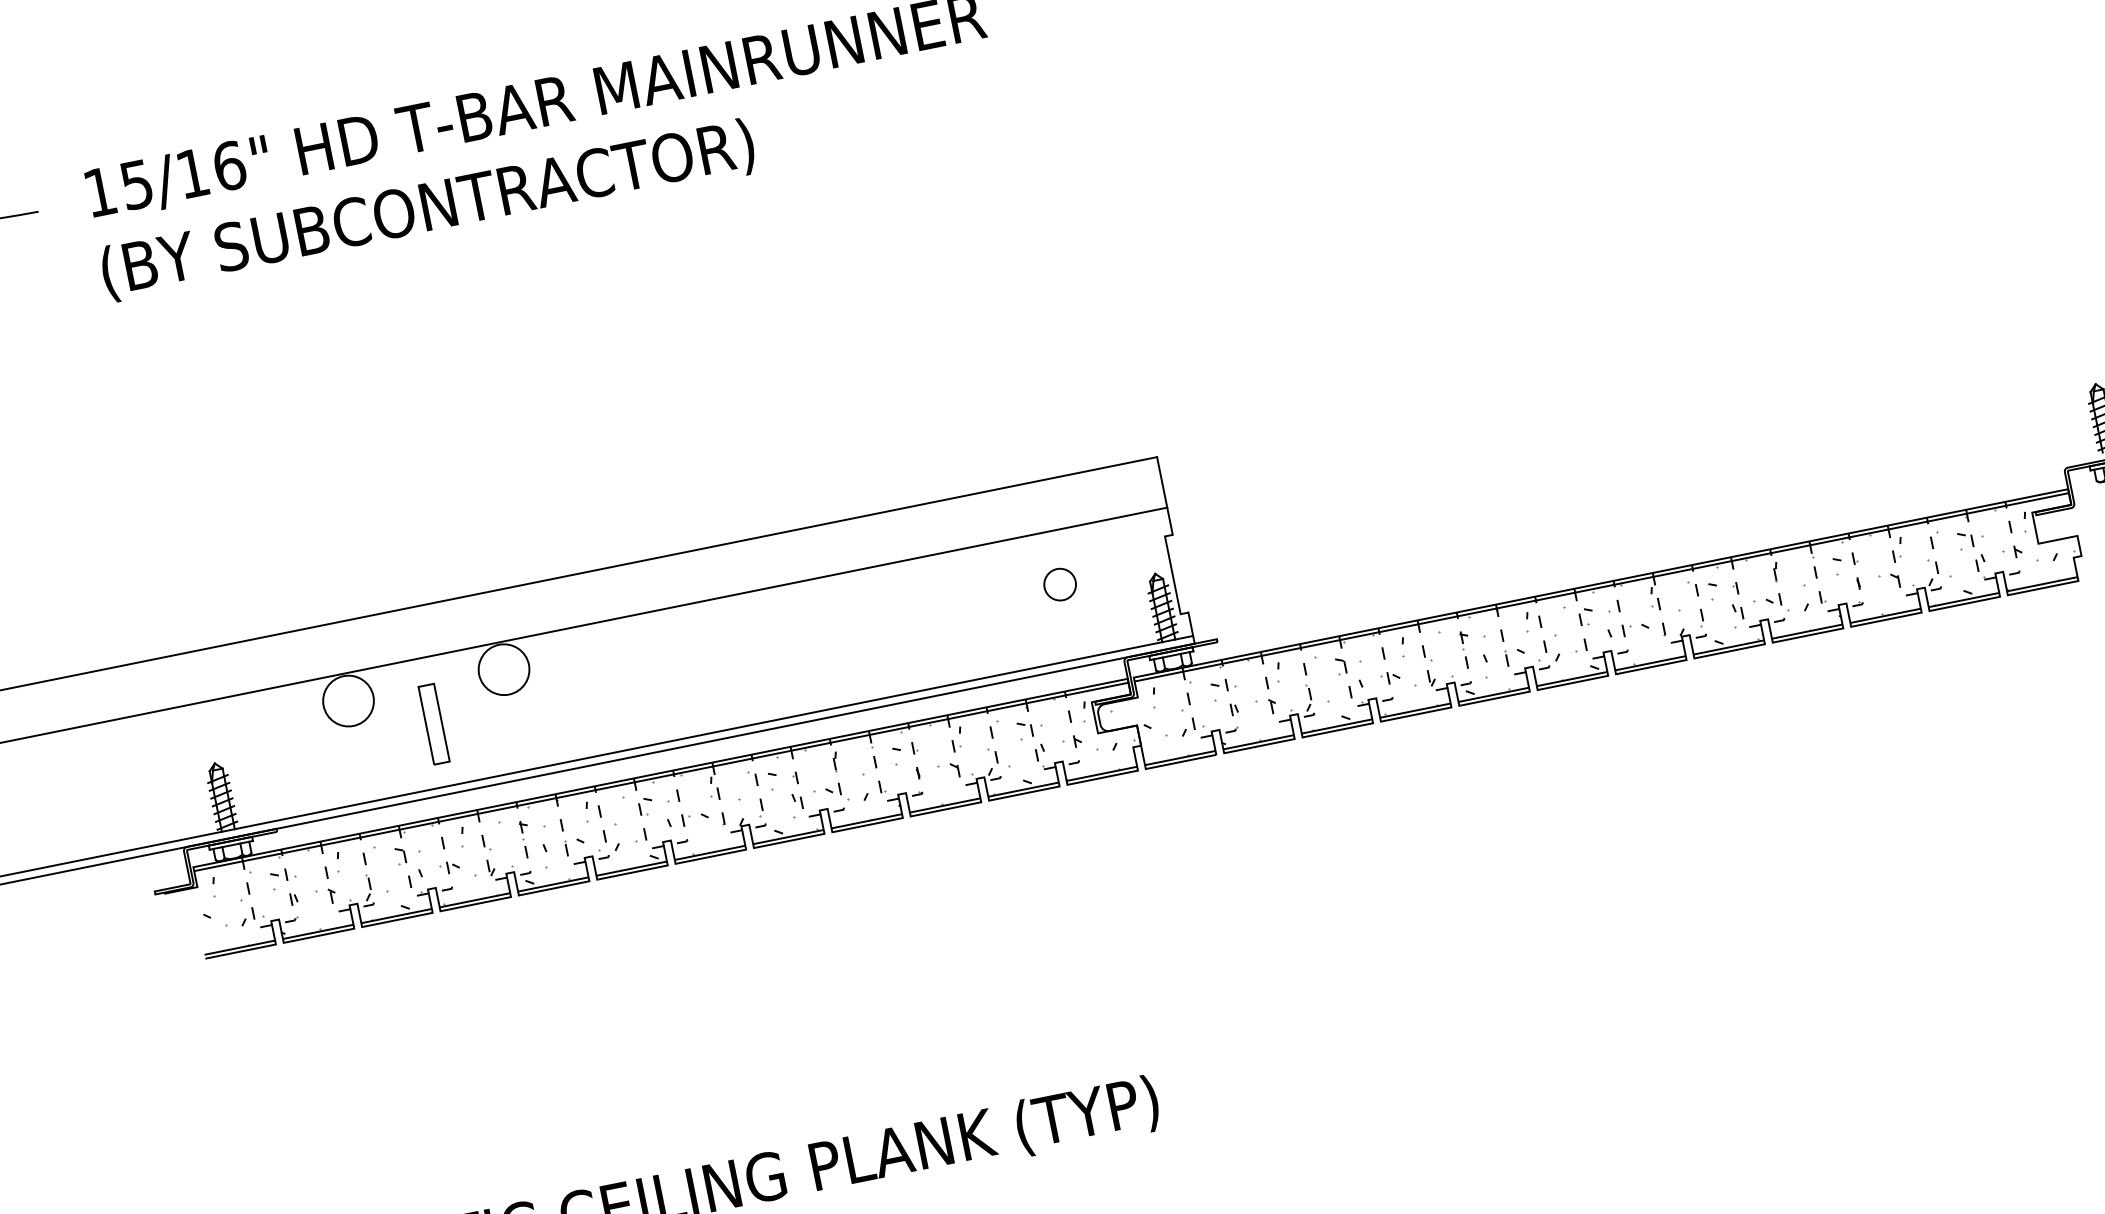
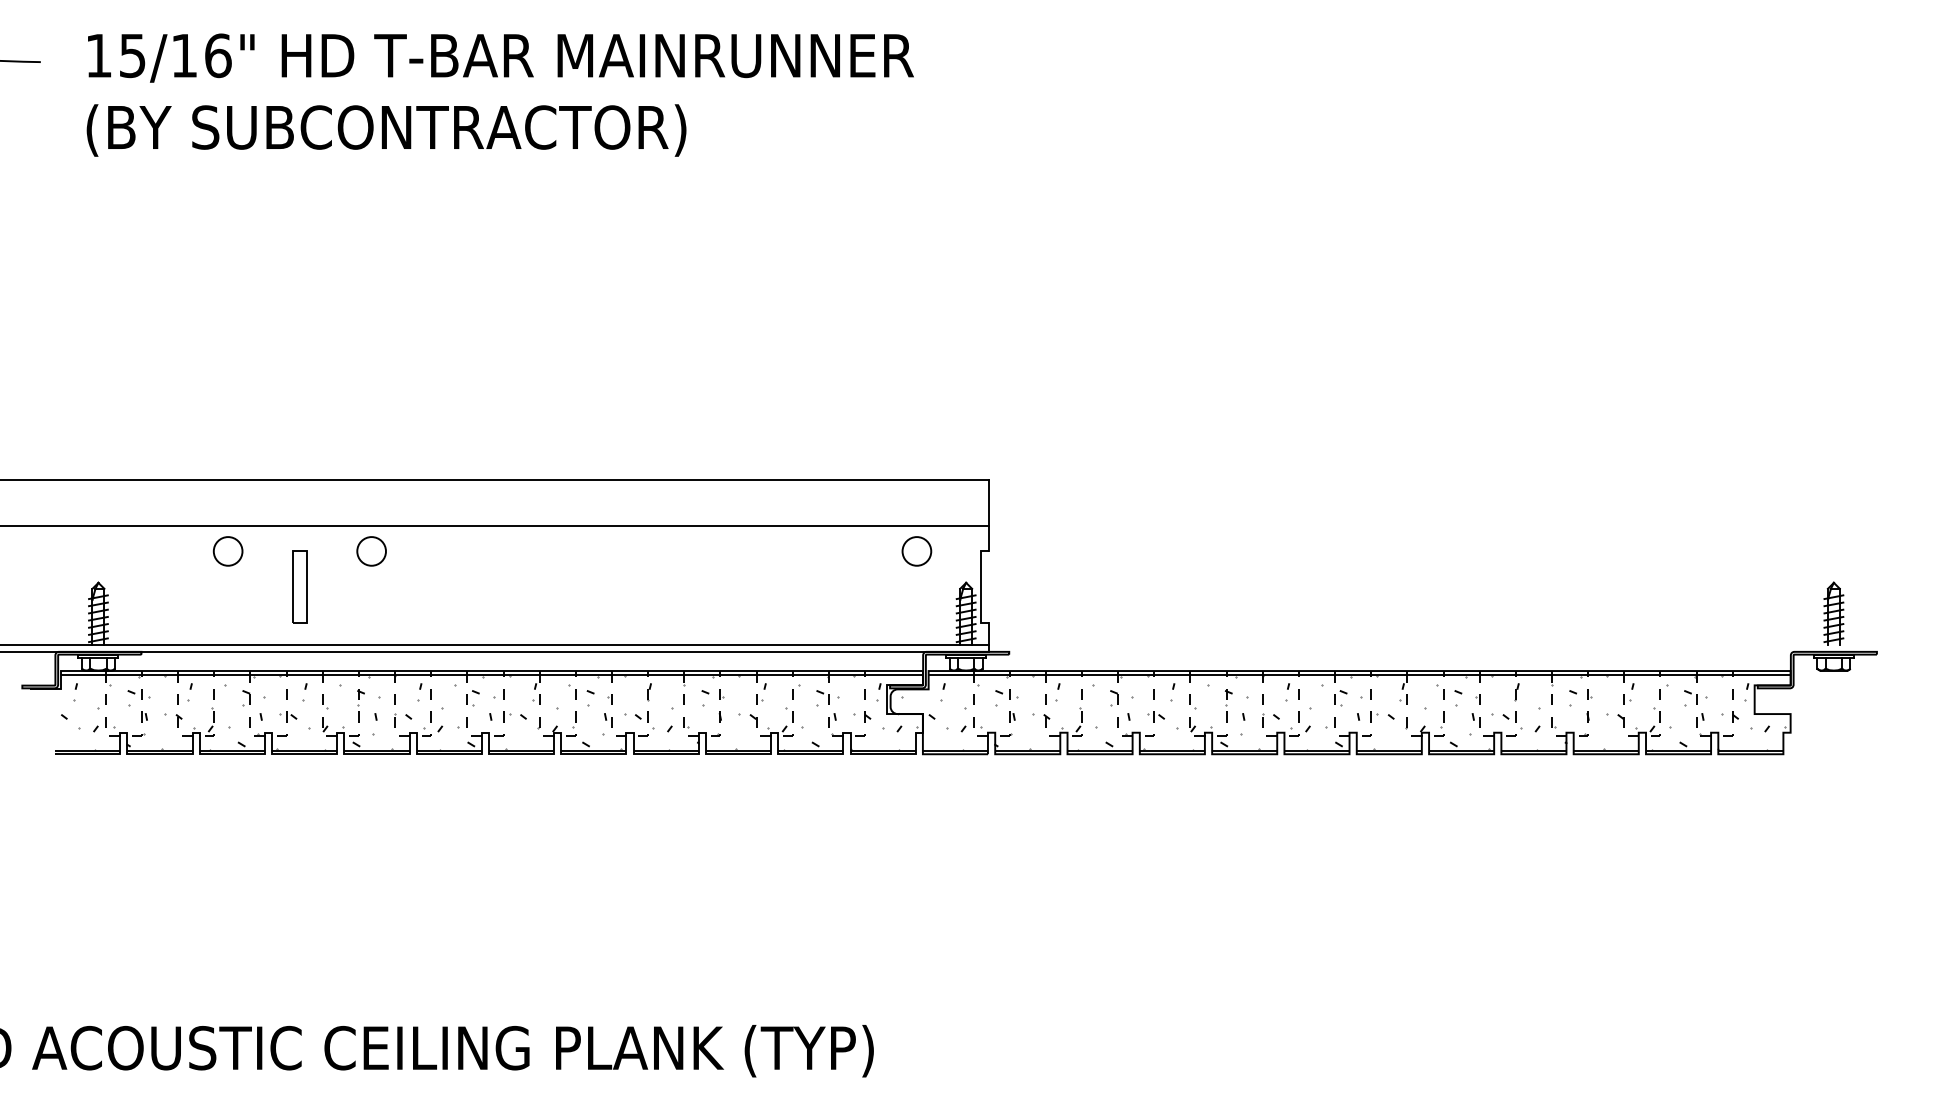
circle: (1059, 584) -> (916, 551), moved
circle: (503, 669) -> (371, 551), size x0.62
circle: (347, 701) -> (227, 551), size x0.62

